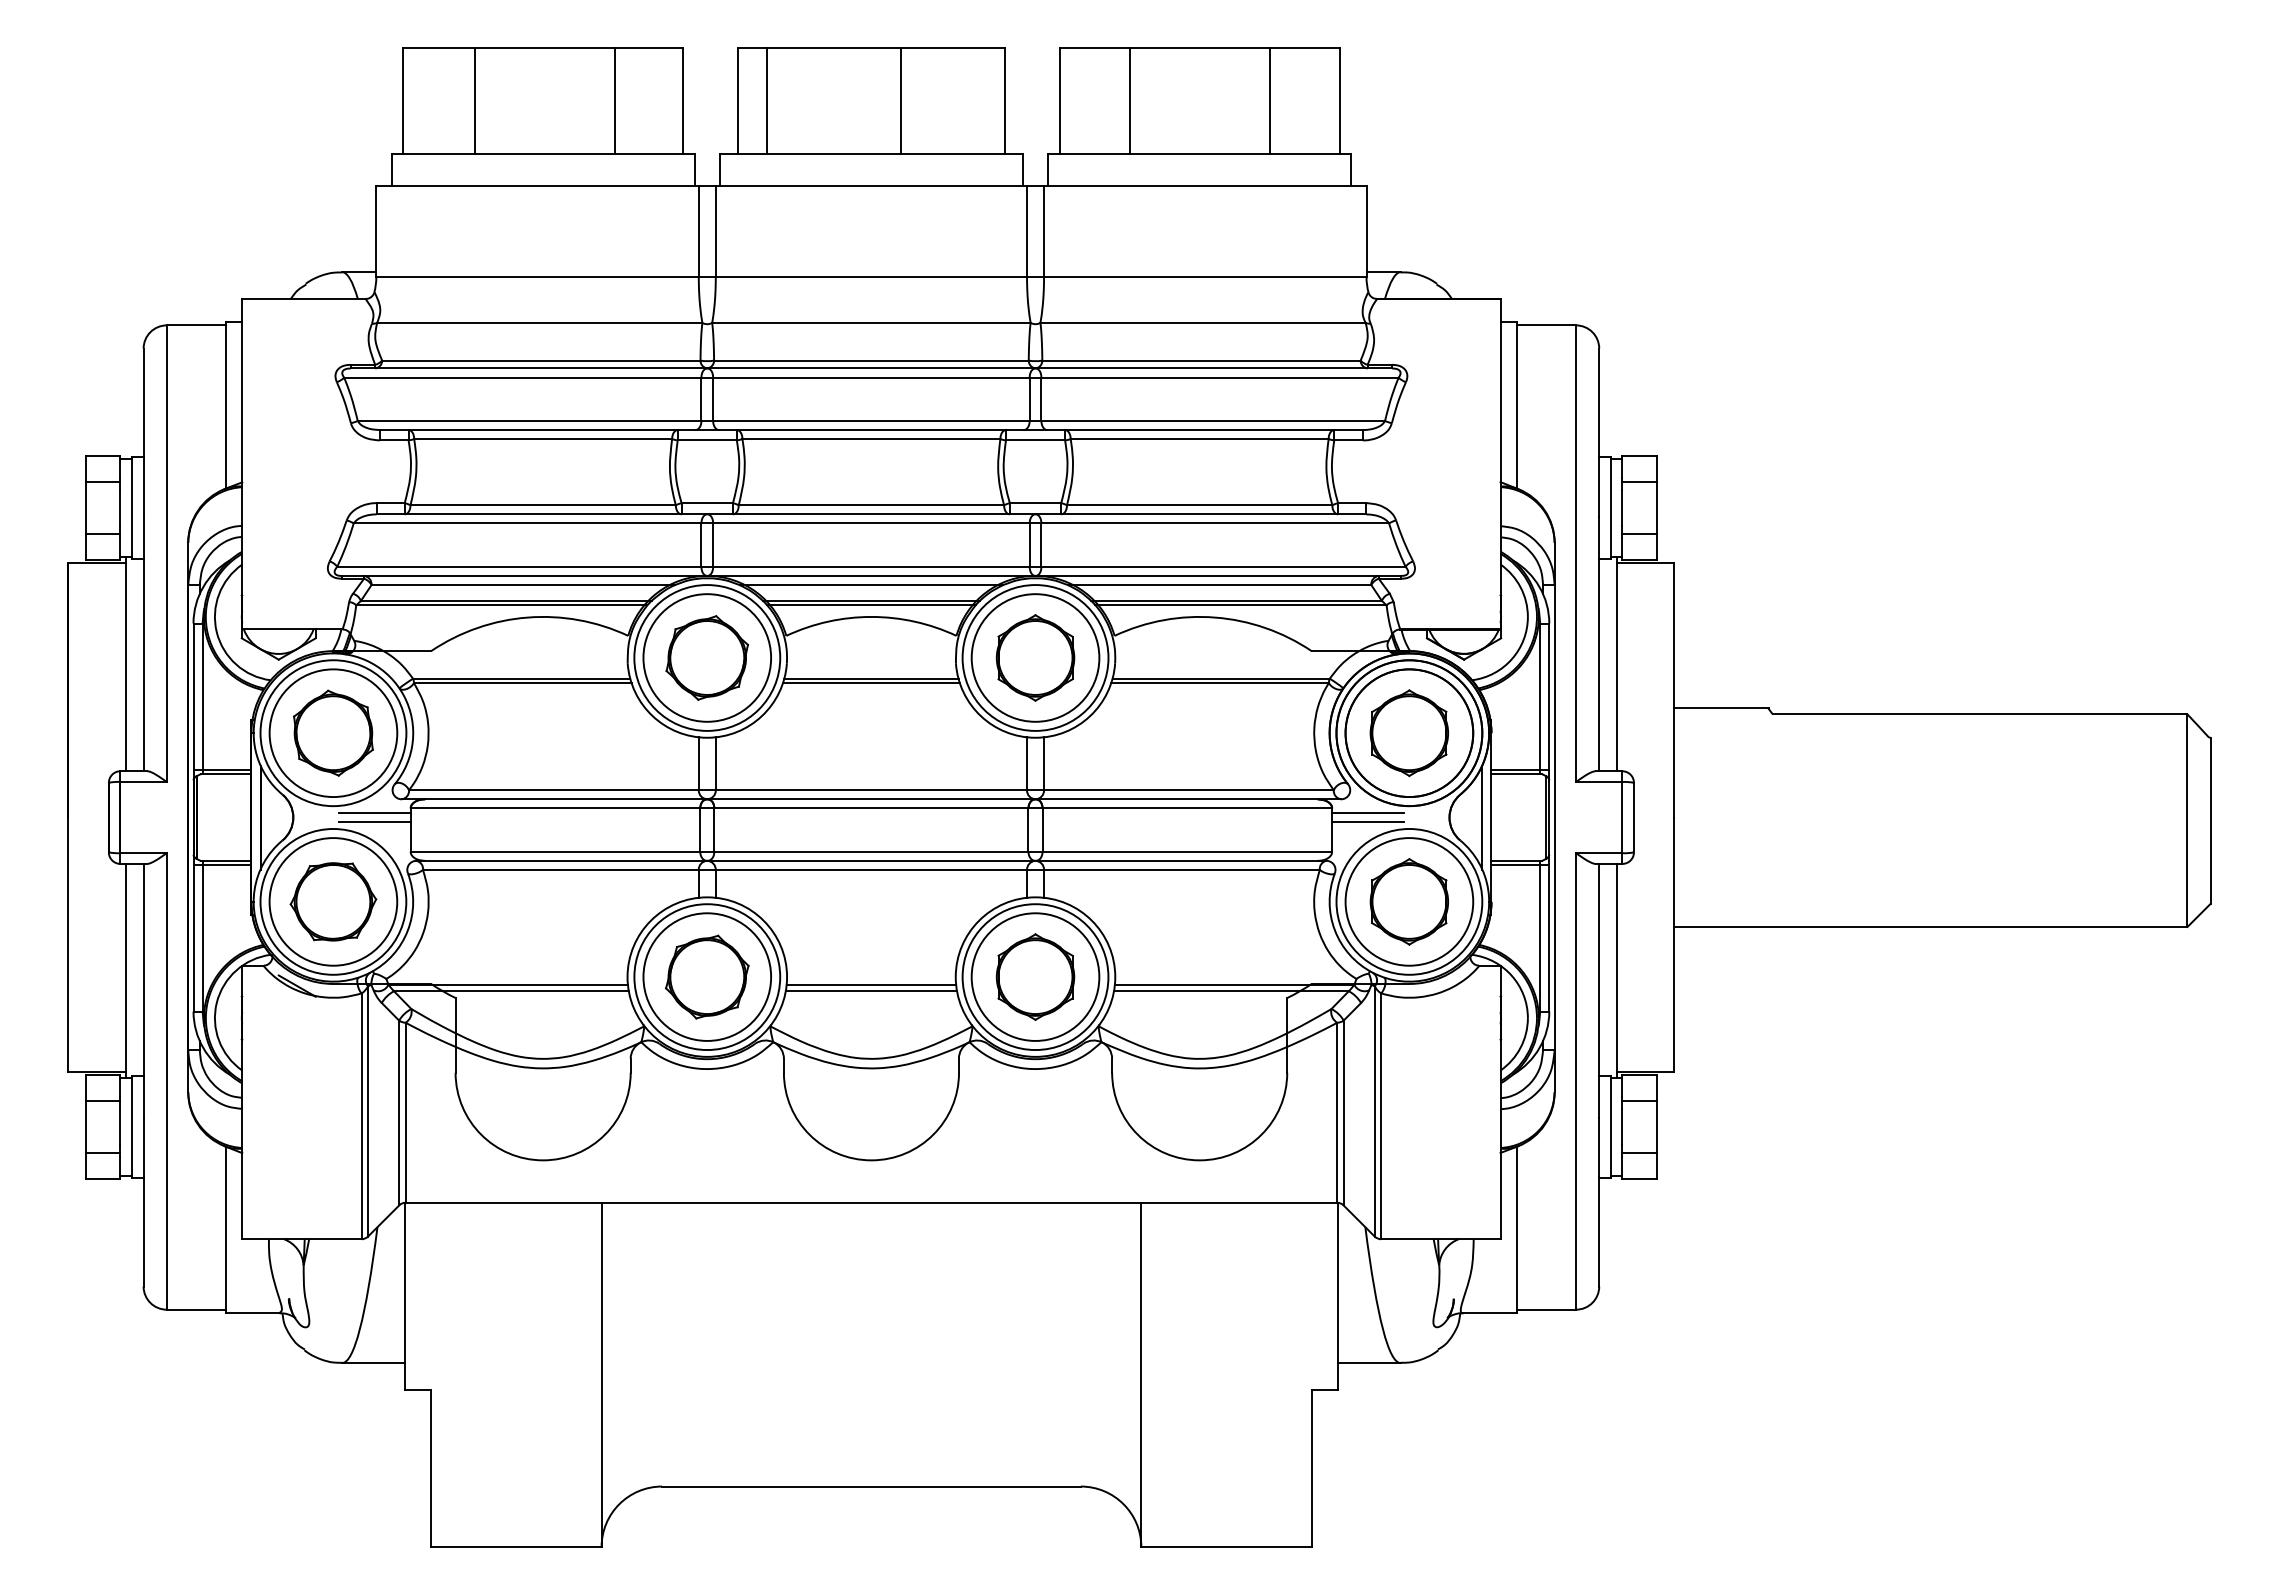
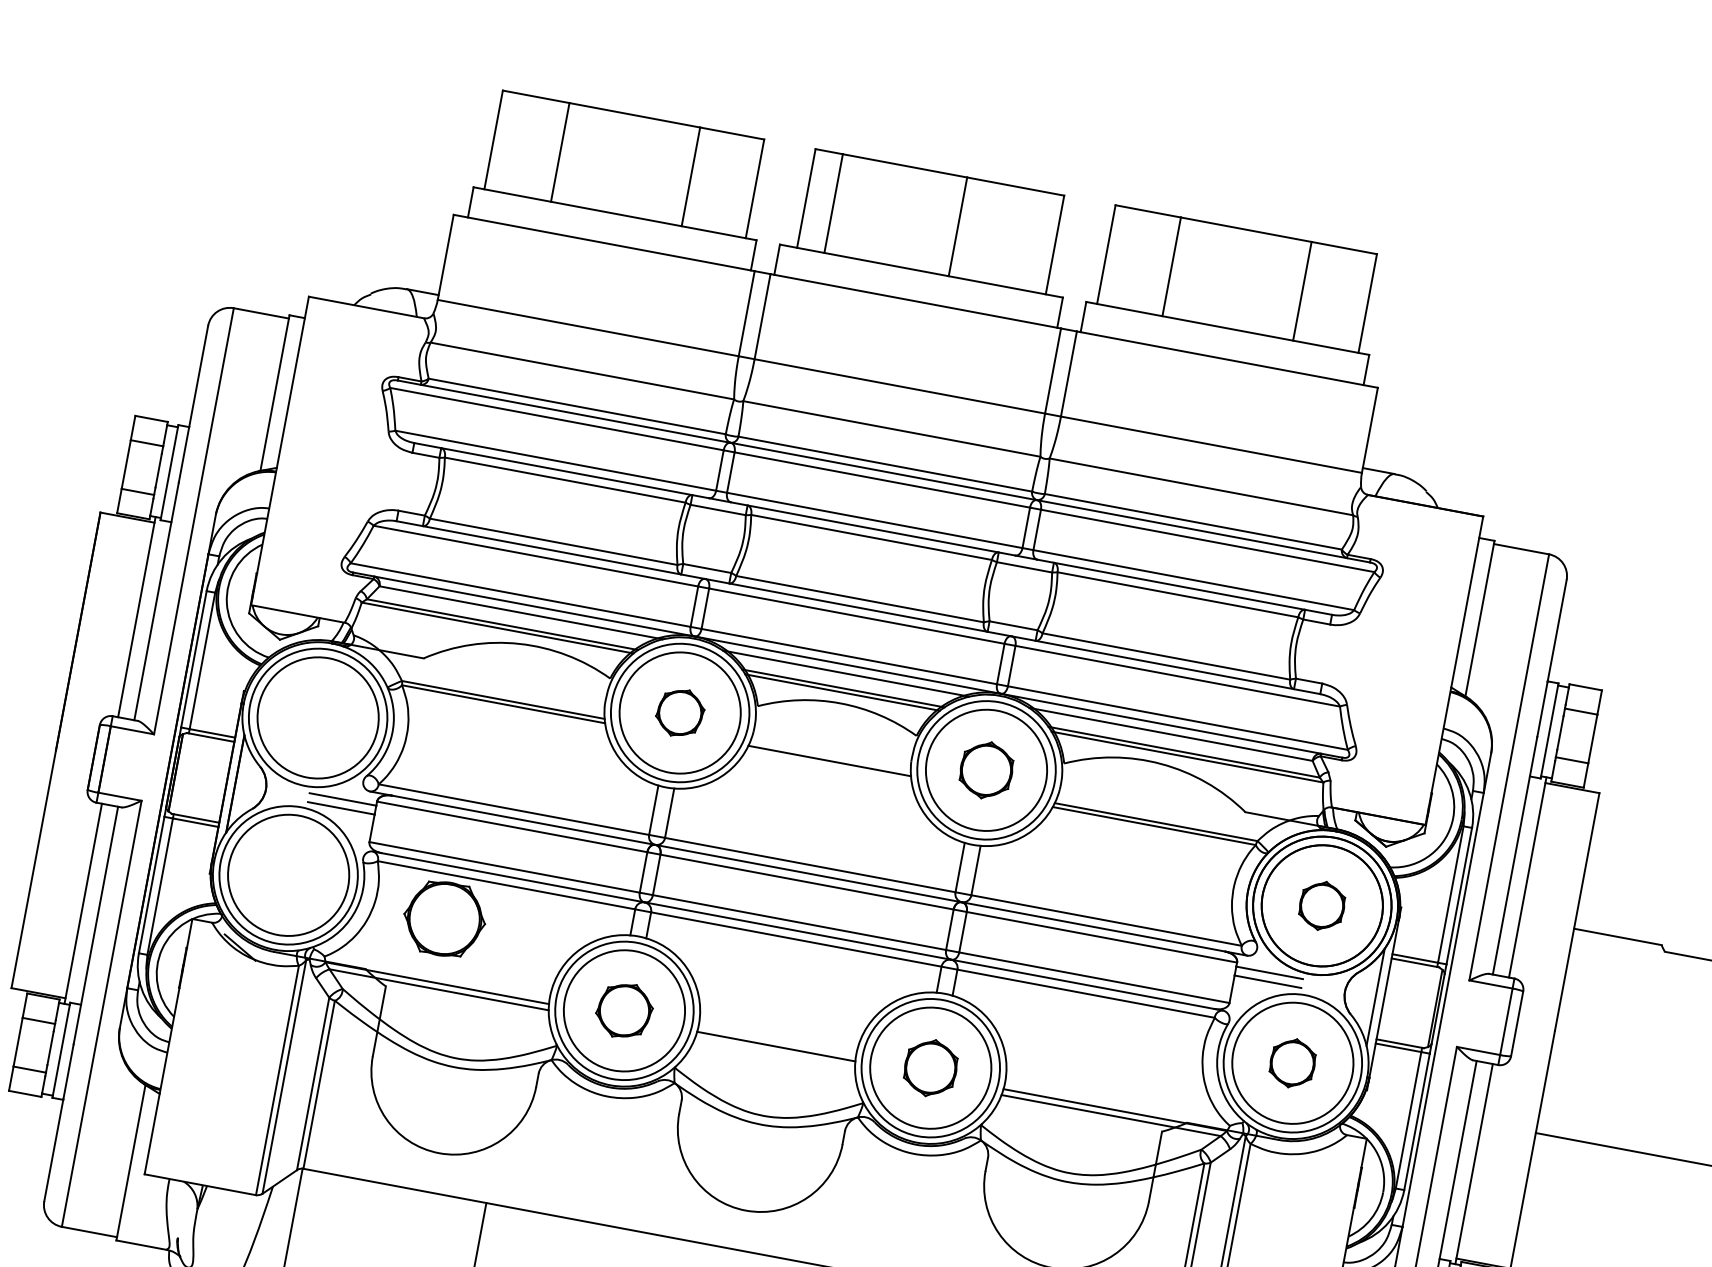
part: (707, 657) -> (680, 712), size x0.6
part: (1035, 657) -> (986, 769), size x0.7
line: (871, 683) -> (828, 765), removed
part: (333, 732) -> (318, 717), removed
part: (1408, 733) -> (1321, 905), size x0.6
part: (333, 901) -> (444, 918), moved
part: (1408, 901) -> (1292, 1062), size x0.6
part: (707, 976) -> (624, 1010), size x0.7
part: (1035, 976) -> (930, 1067), size x0.7
line: (871, 991) -> (775, 1052), removed

